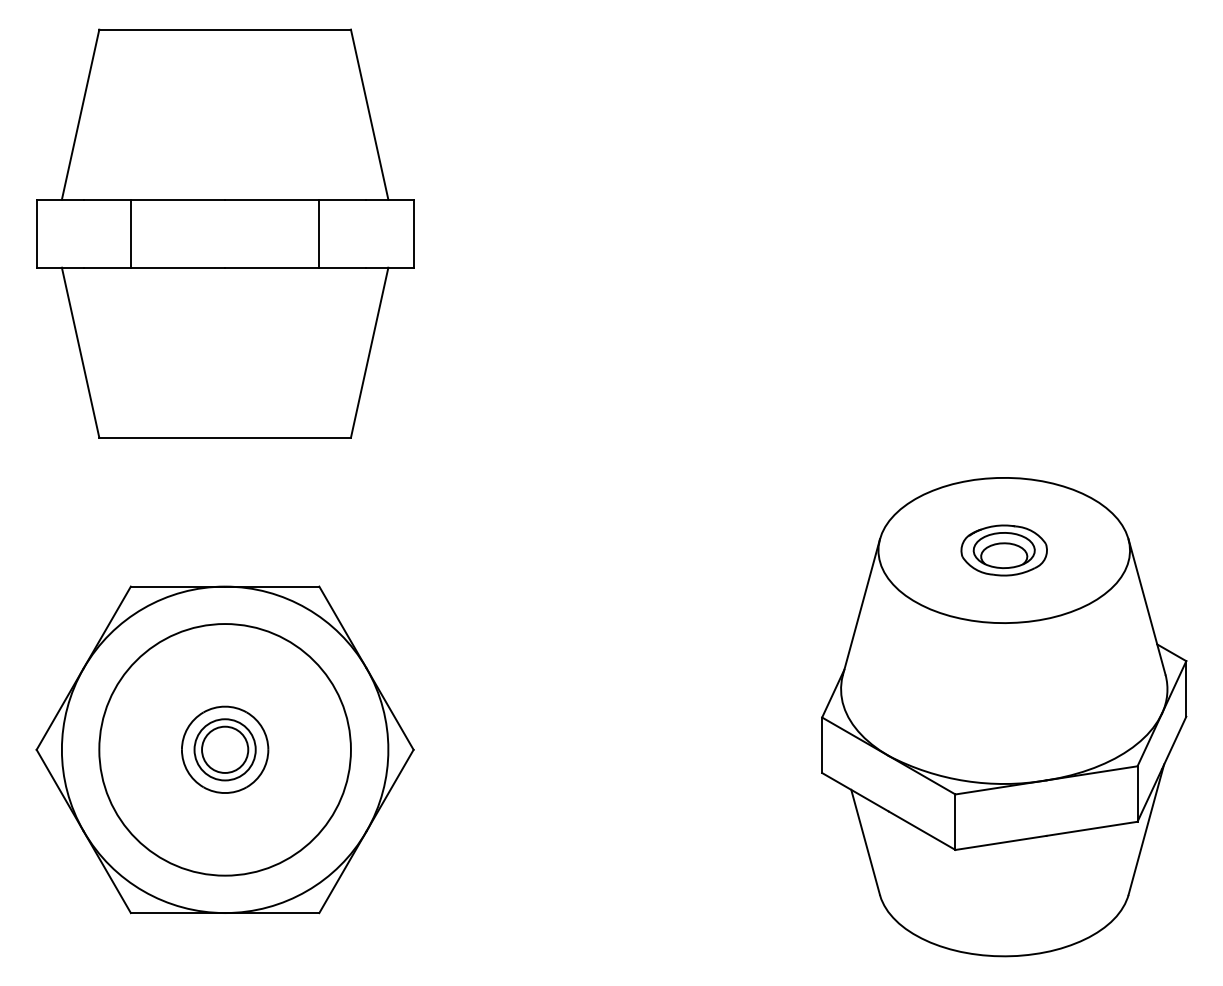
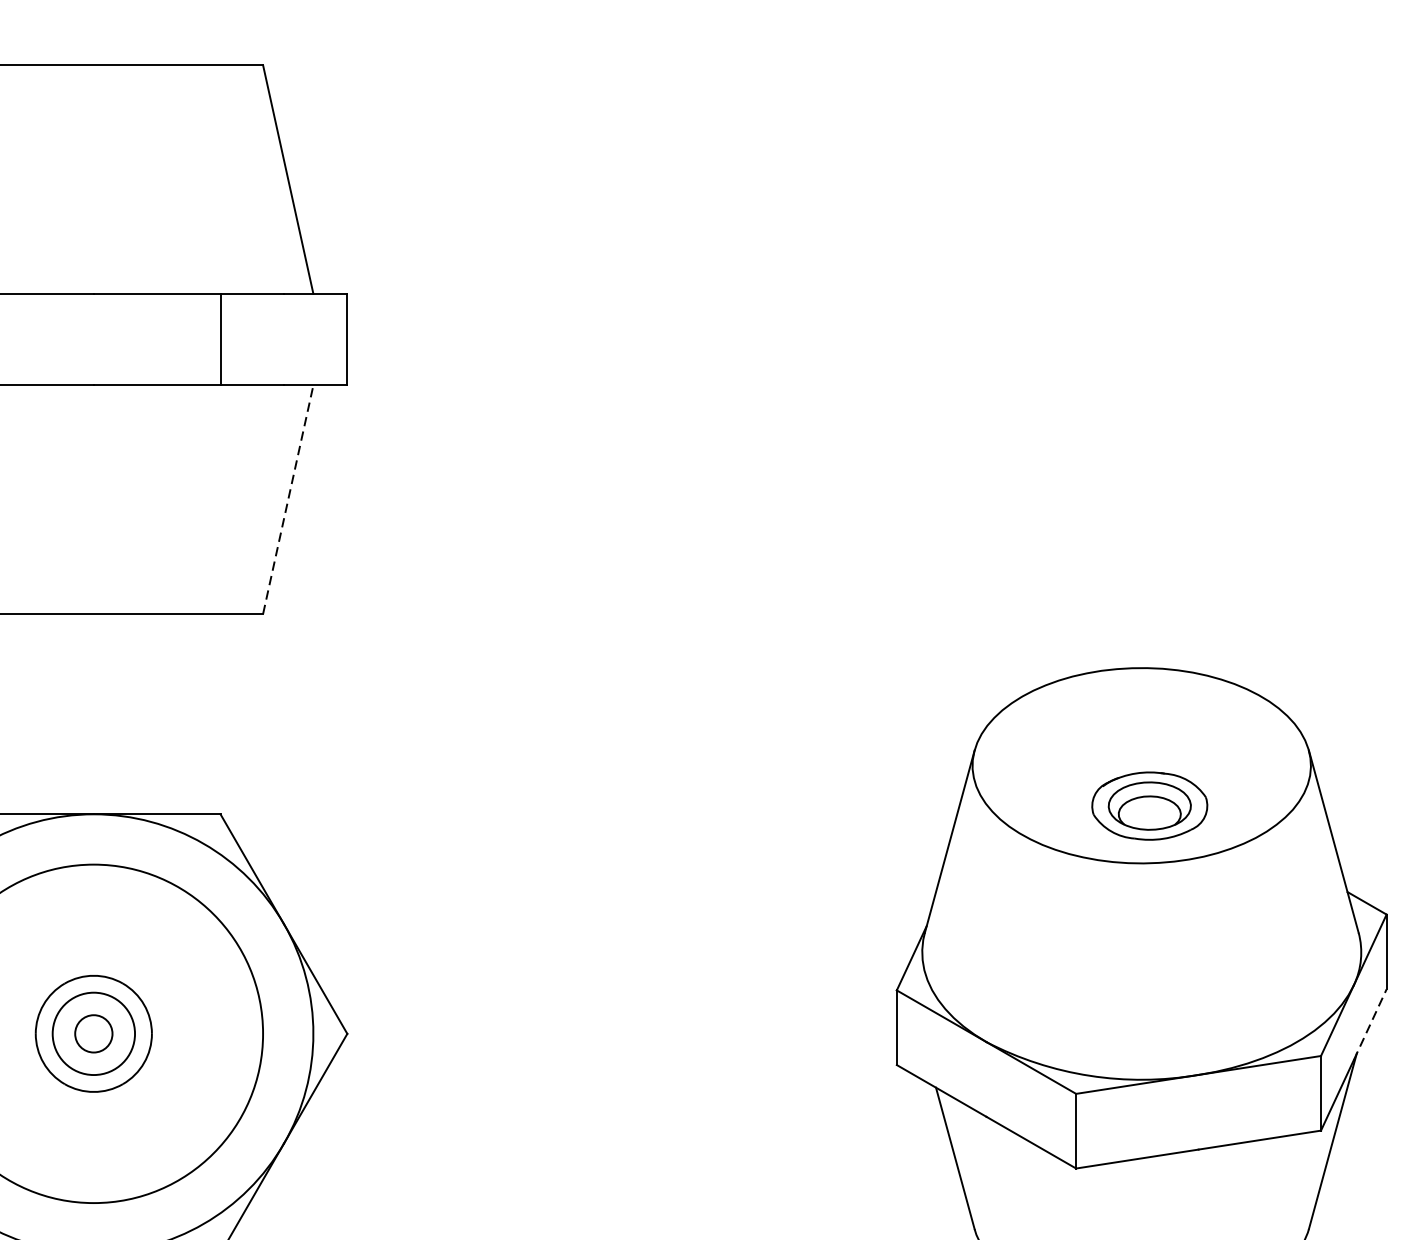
line: (369, 352) -> (288, 499), solid -> dashed
part: (1003, 550) -> (1148, 806), moved
line: (1174, 743) -> (1370, 1025), solid -> dashed
circle: (225, 749) -> (94, 1033), size x0.6

